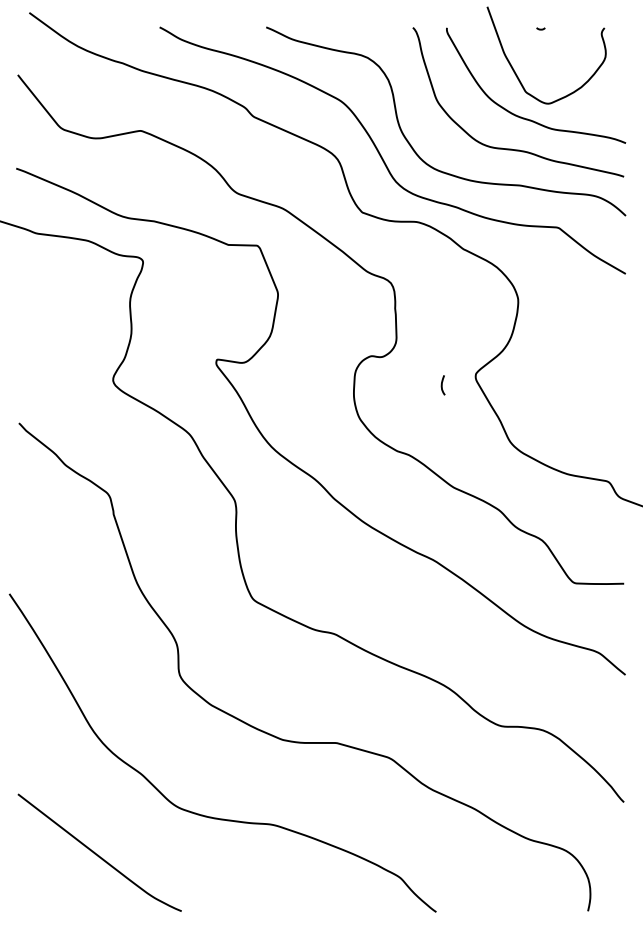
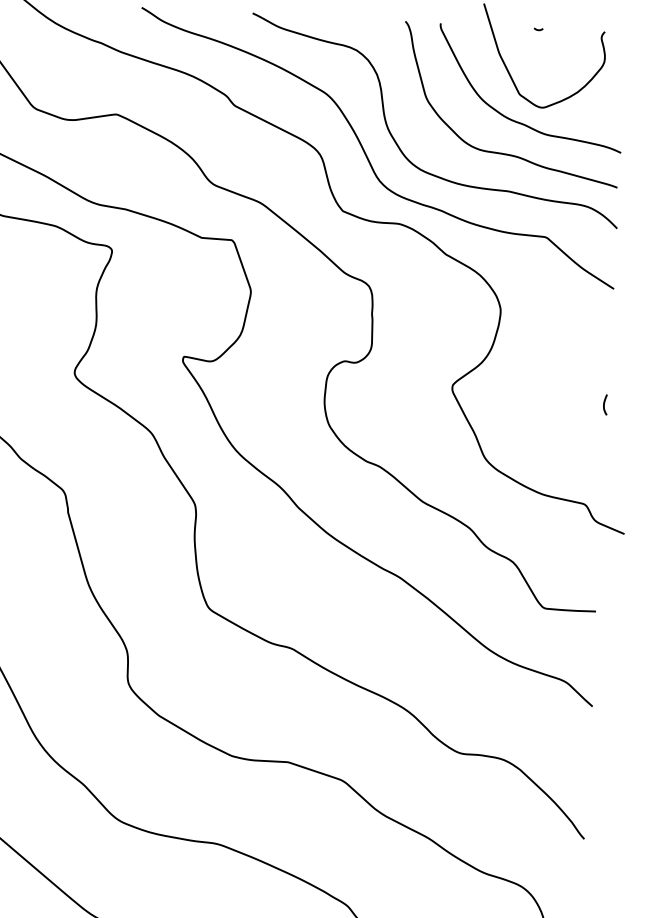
curve: (442, 385) -> (604, 405), moved

